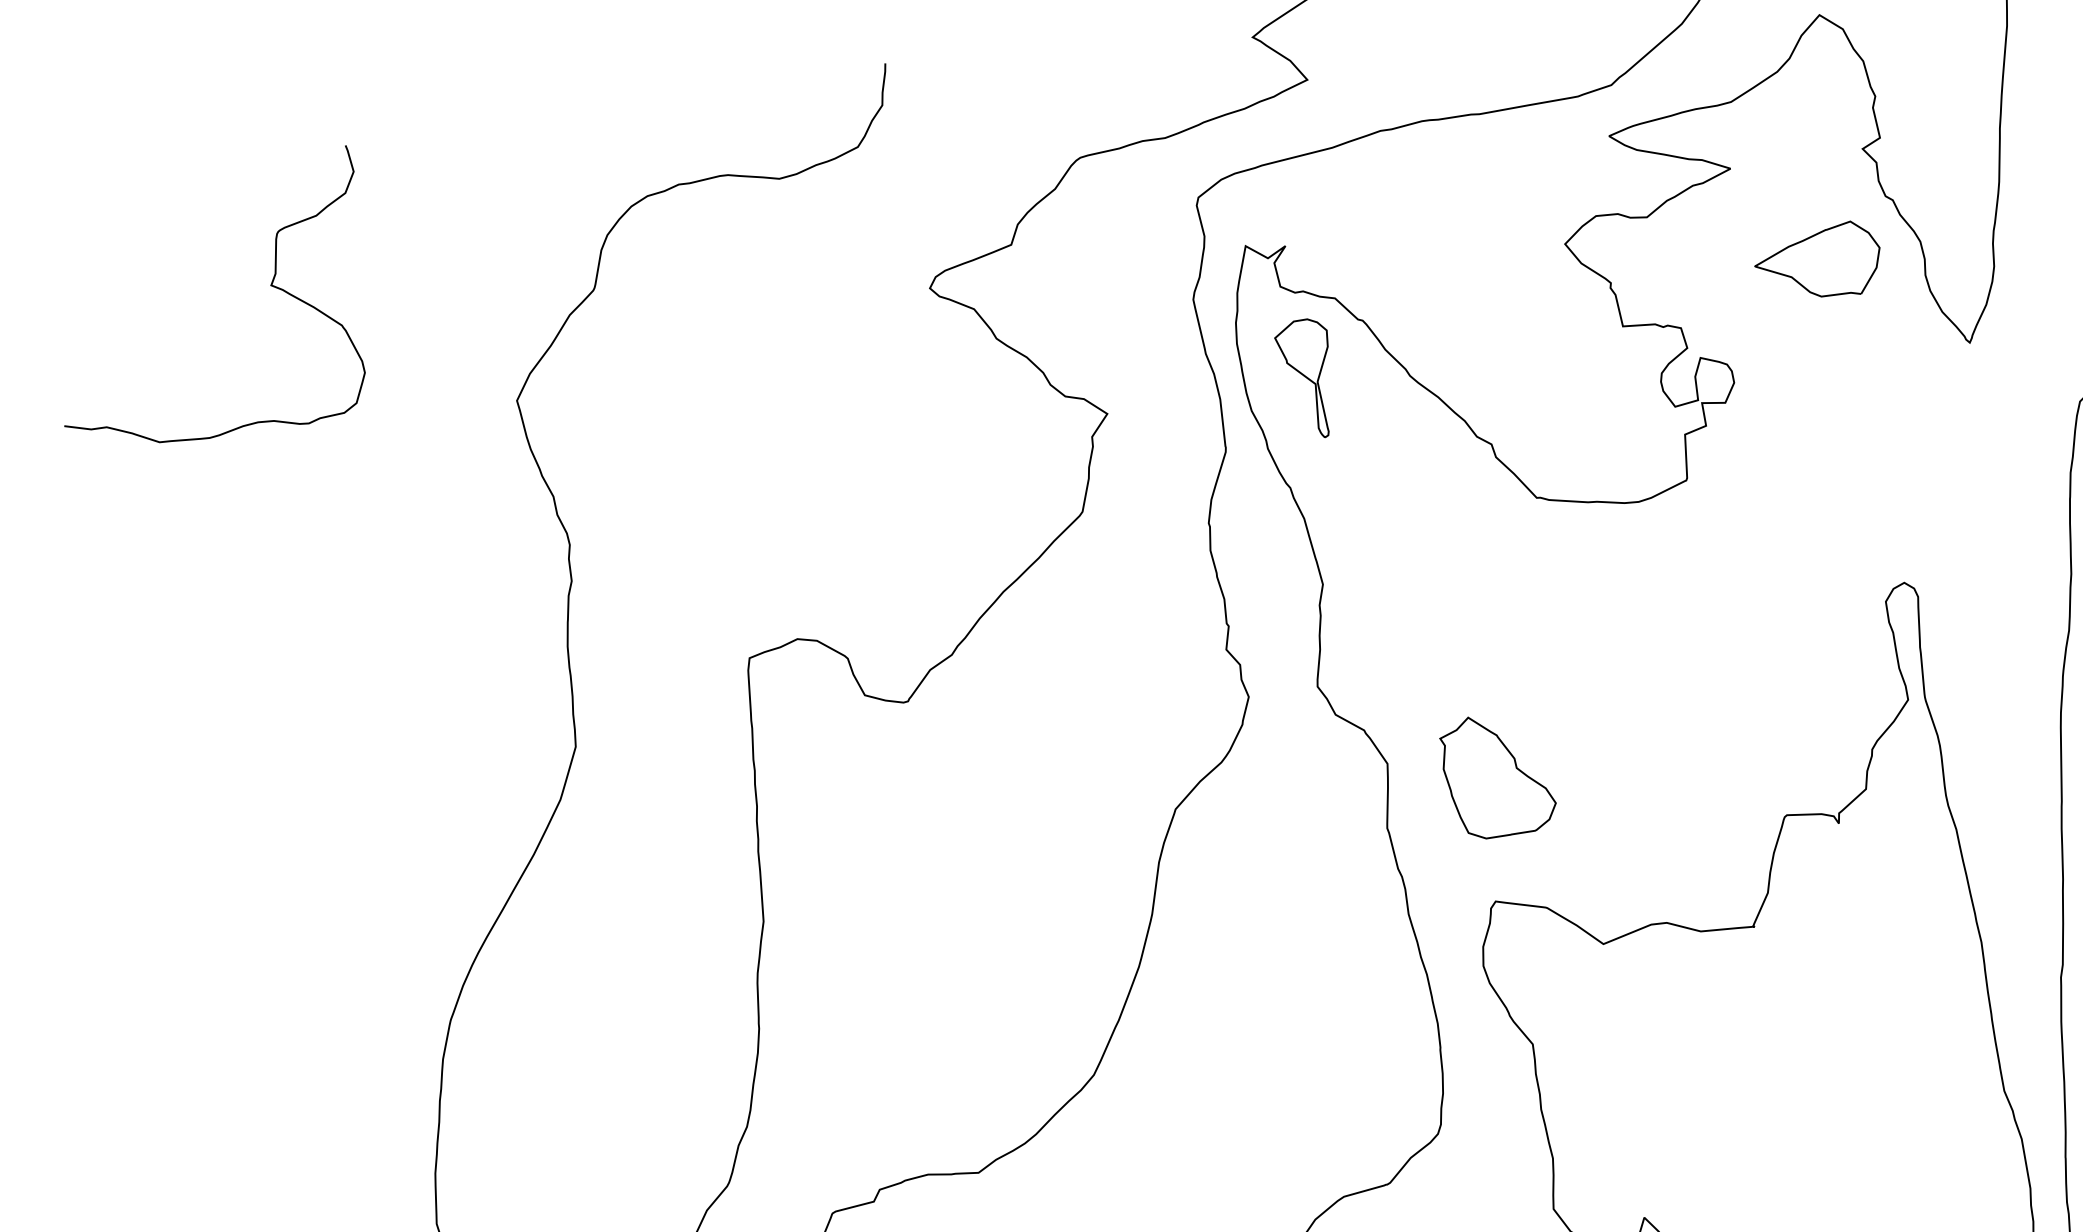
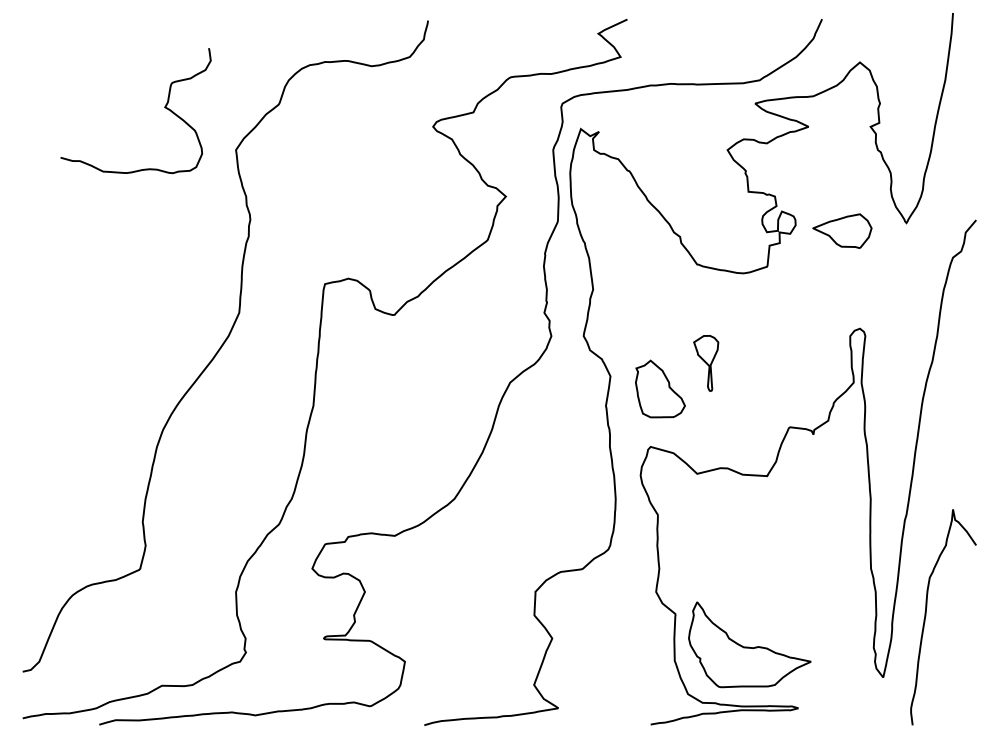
part: (1818, 261) -> (842, 230), moved
curve: (269, 286) -> (164, 107), moved
part: (1308, 379) -> (706, 363), moved

